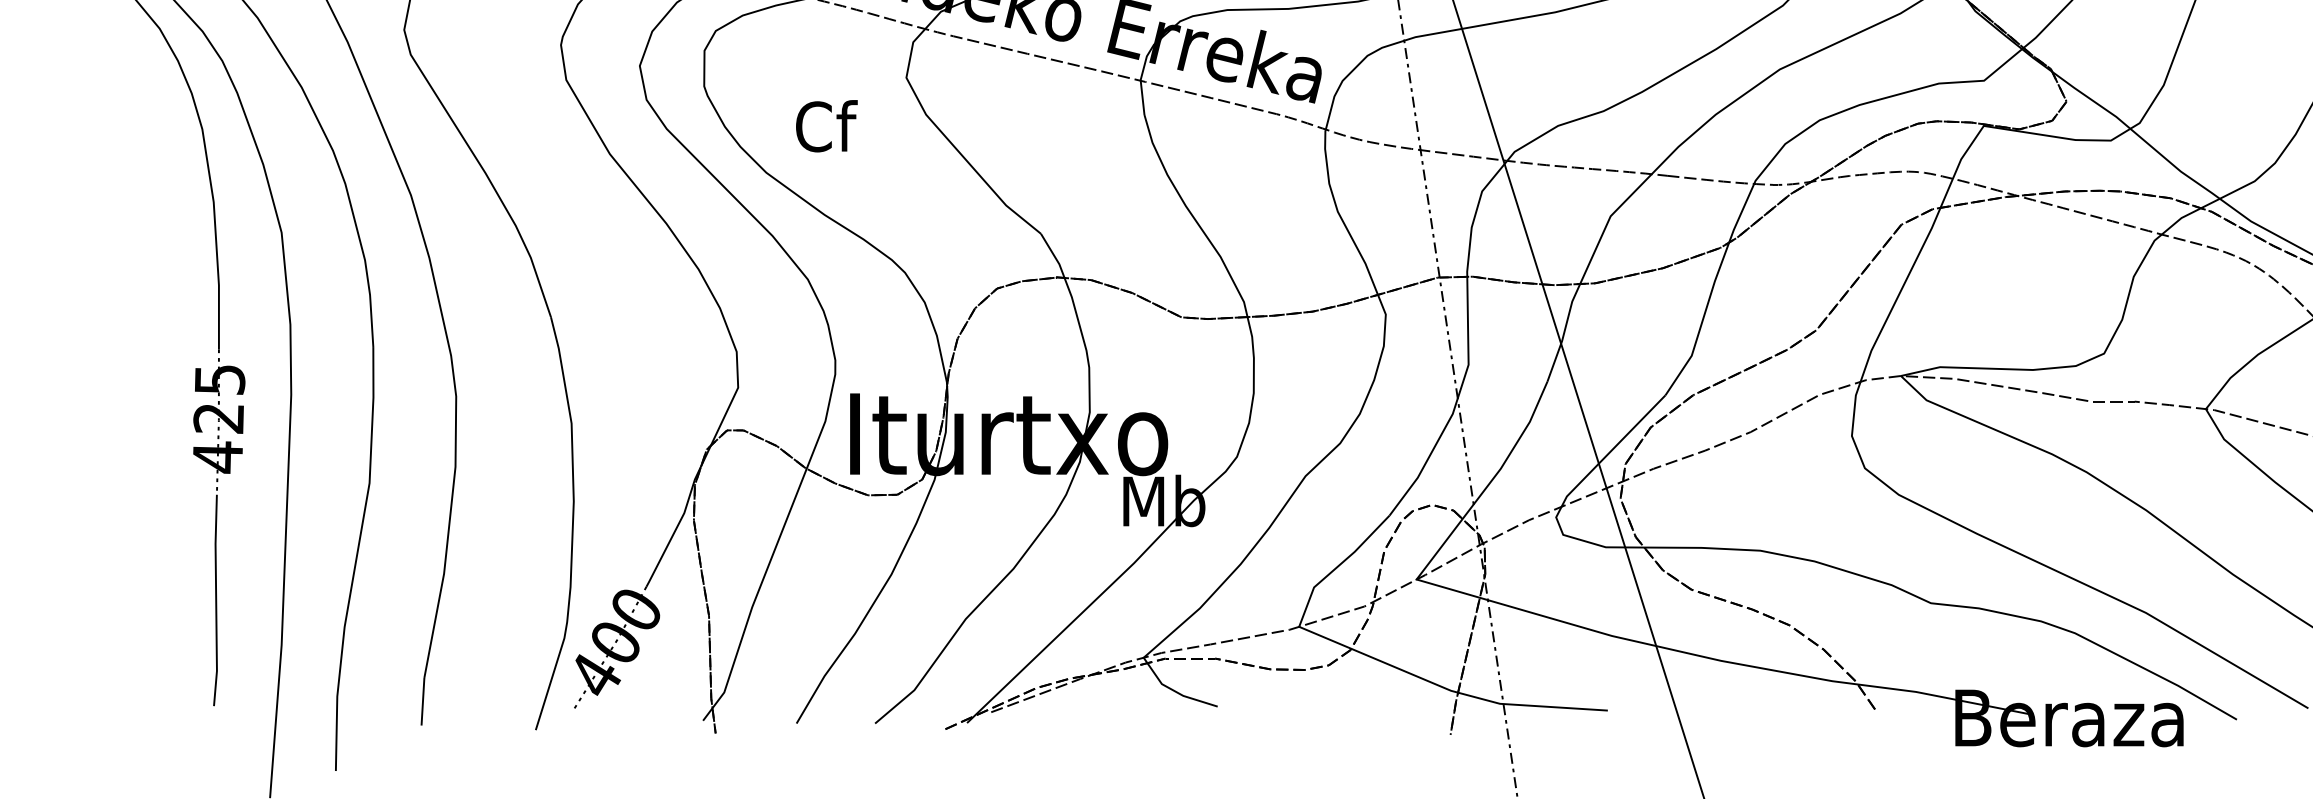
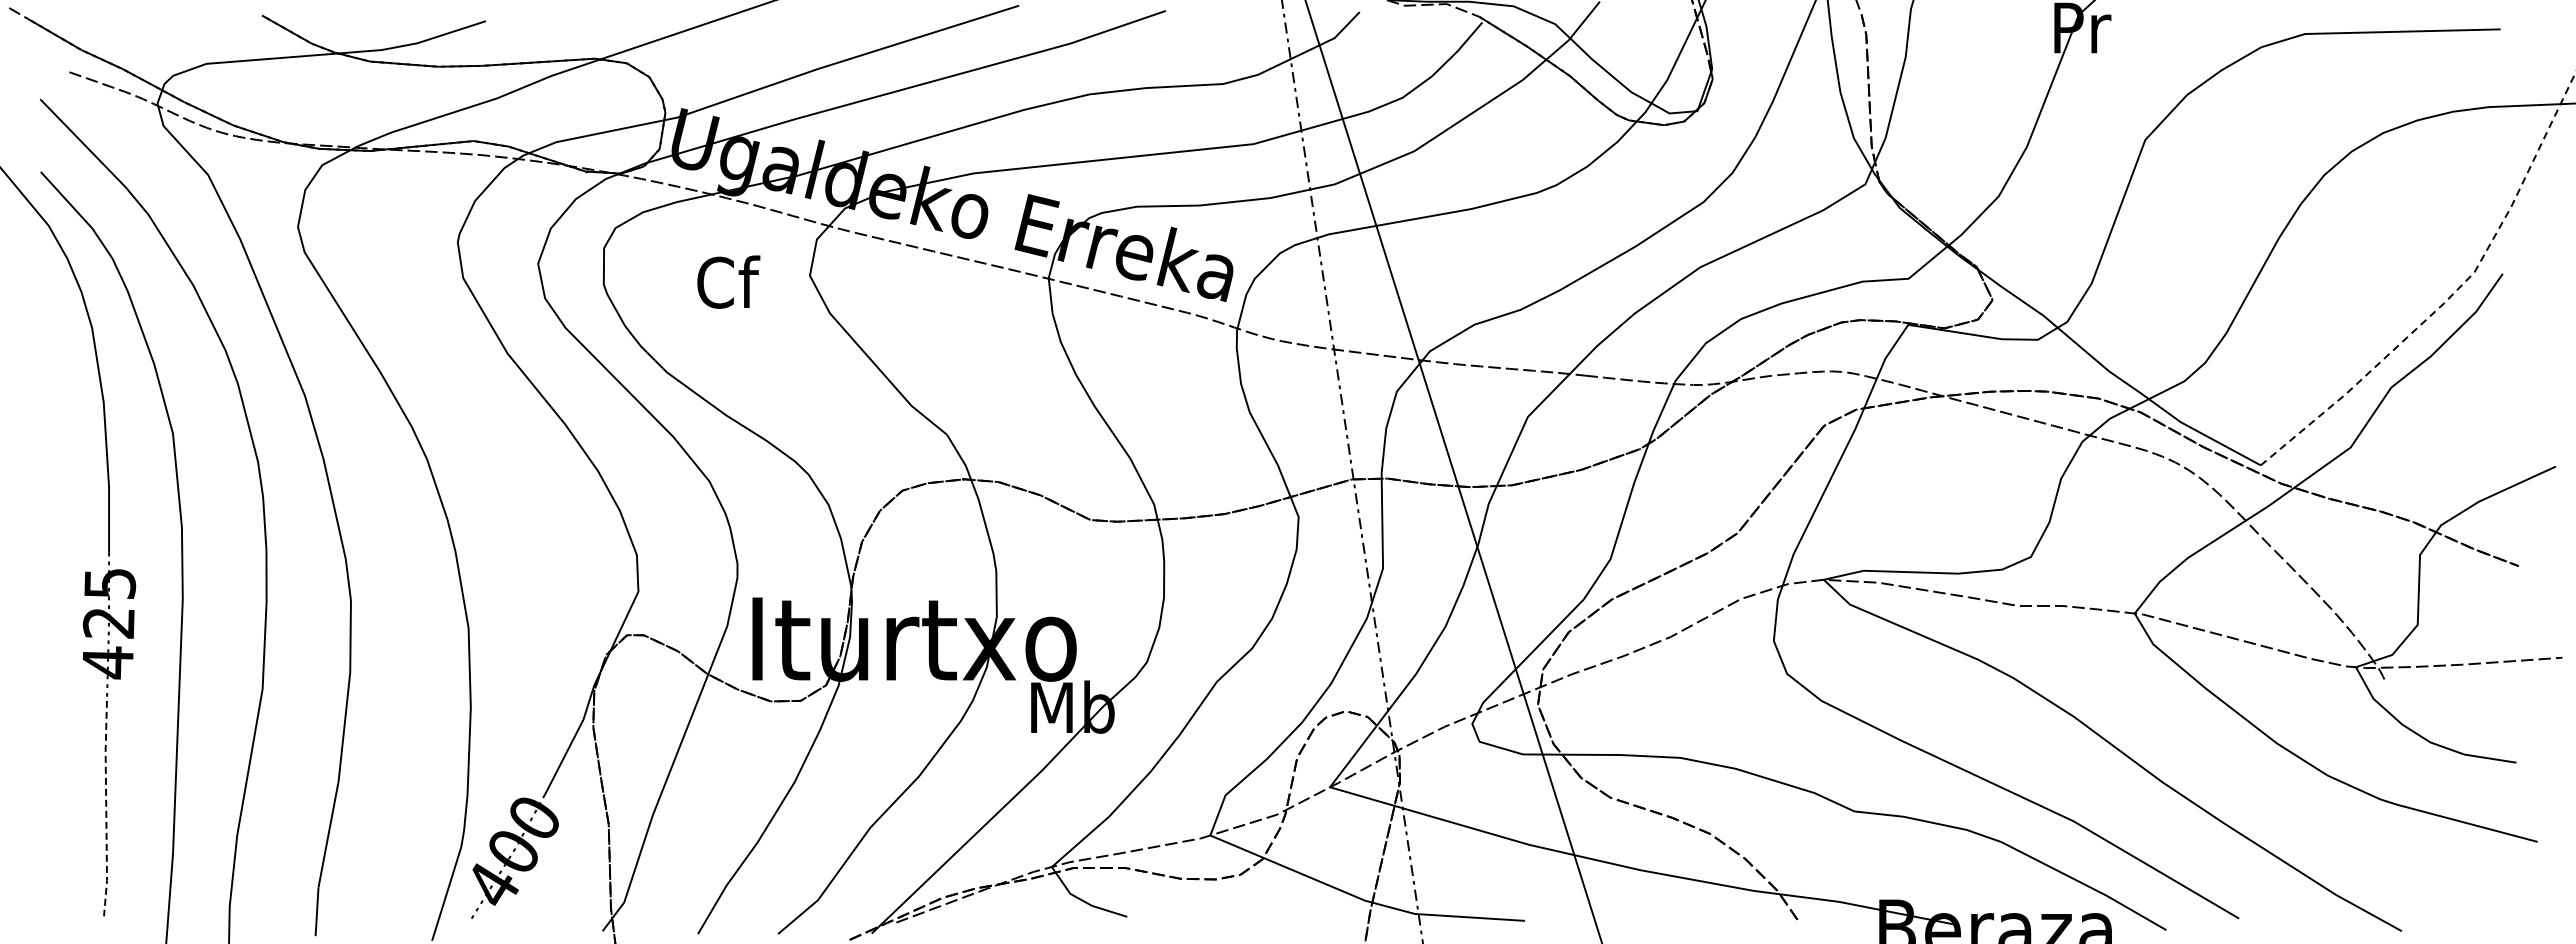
text: (826, 125) -> (728, 281), moved
line: (216, 600) -> (106, 808), solid -> dashed

